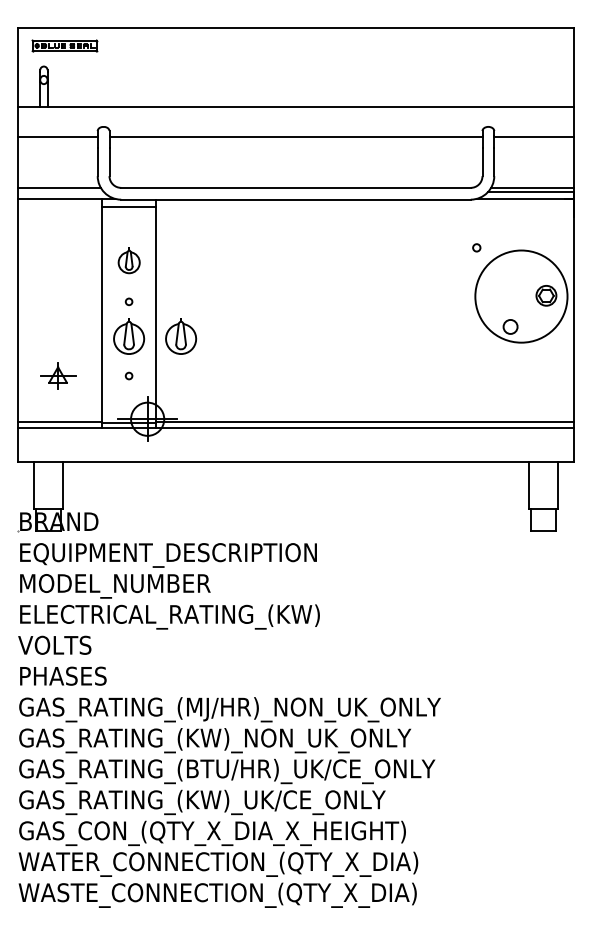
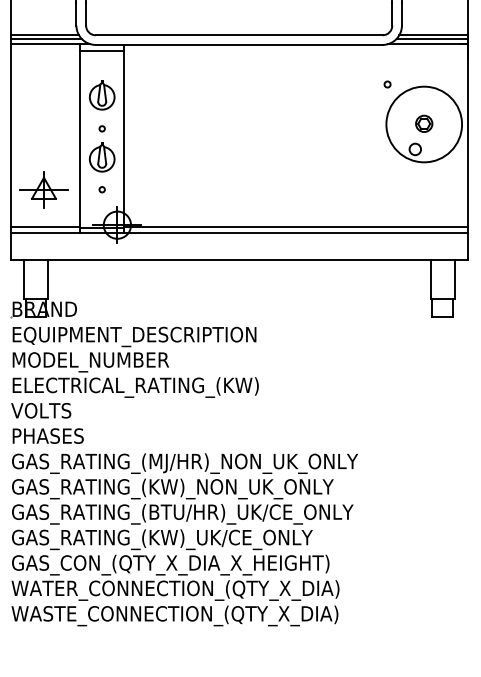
line: (60, 192) -> (45, 39), added
part: (129, 260) -> (102, 94), size x1.43
part: (546, 295) -> (424, 123), moved
part: (181, 336) -> (145, 157), removed
part: (57, 375) -> (43, 189), size x1.67

